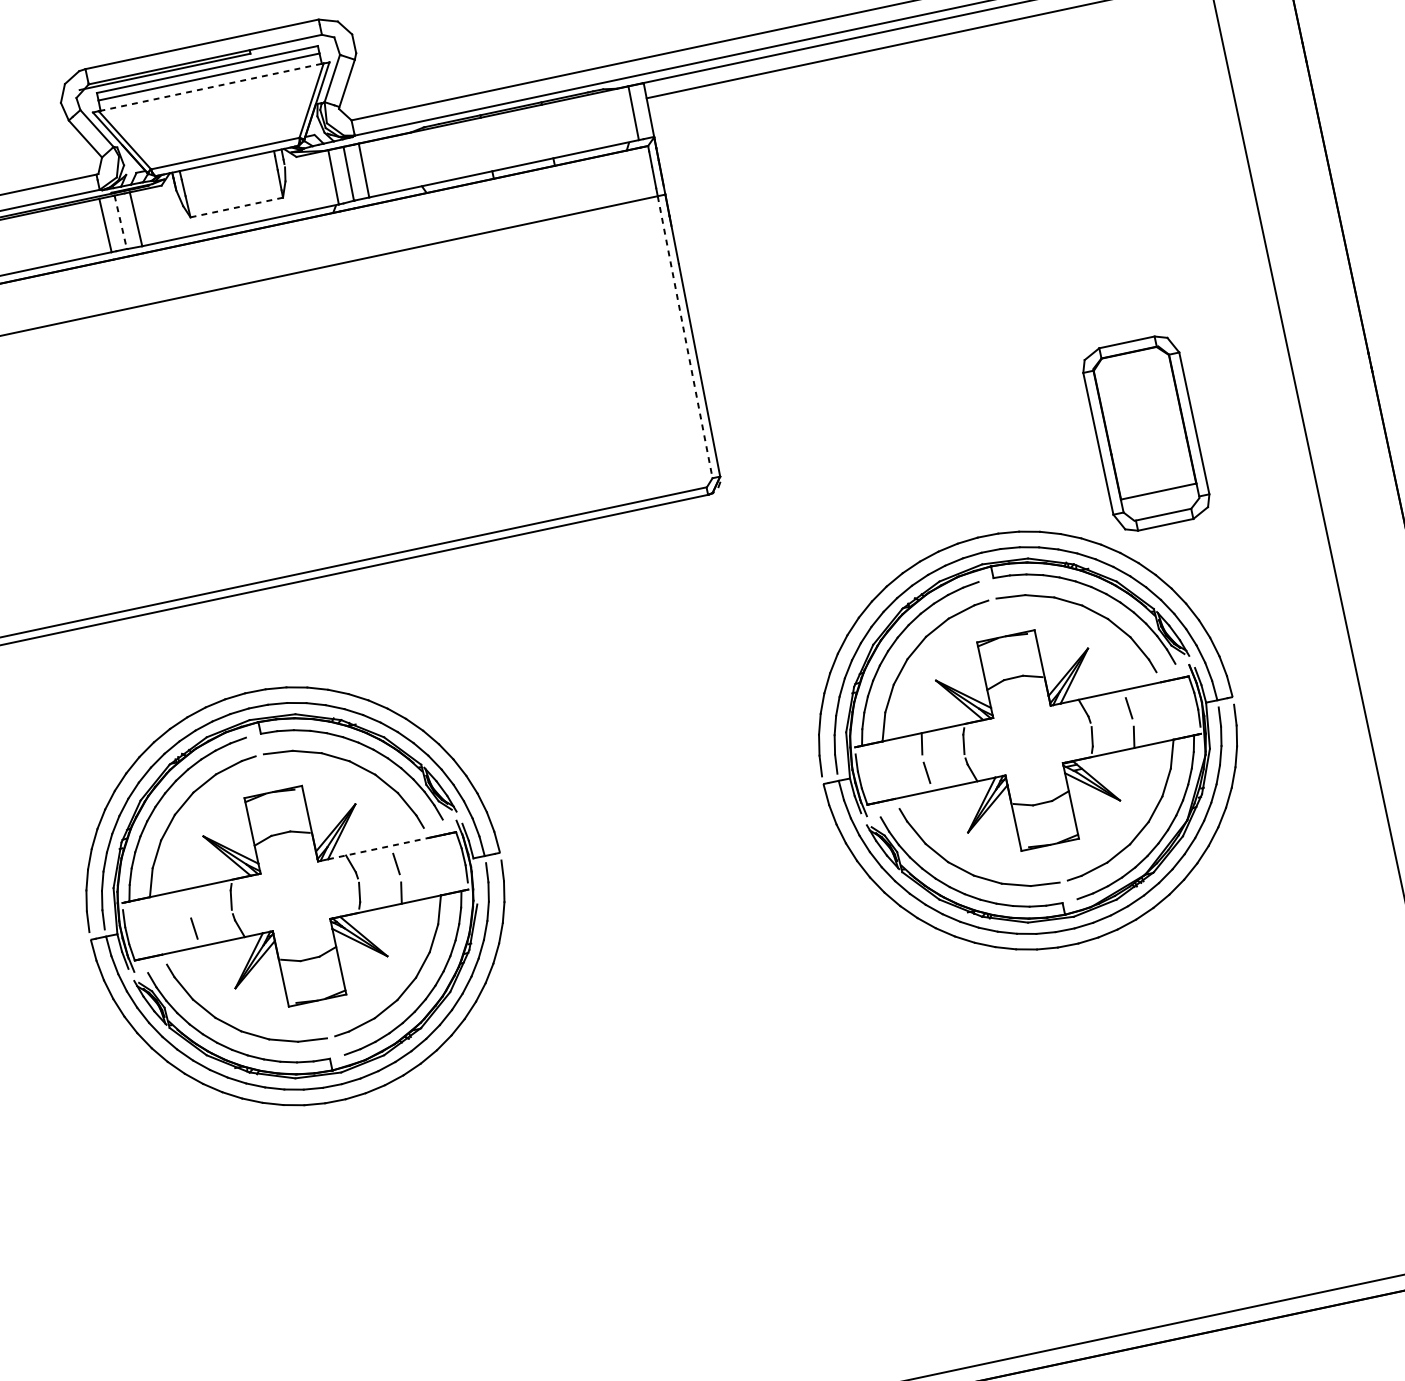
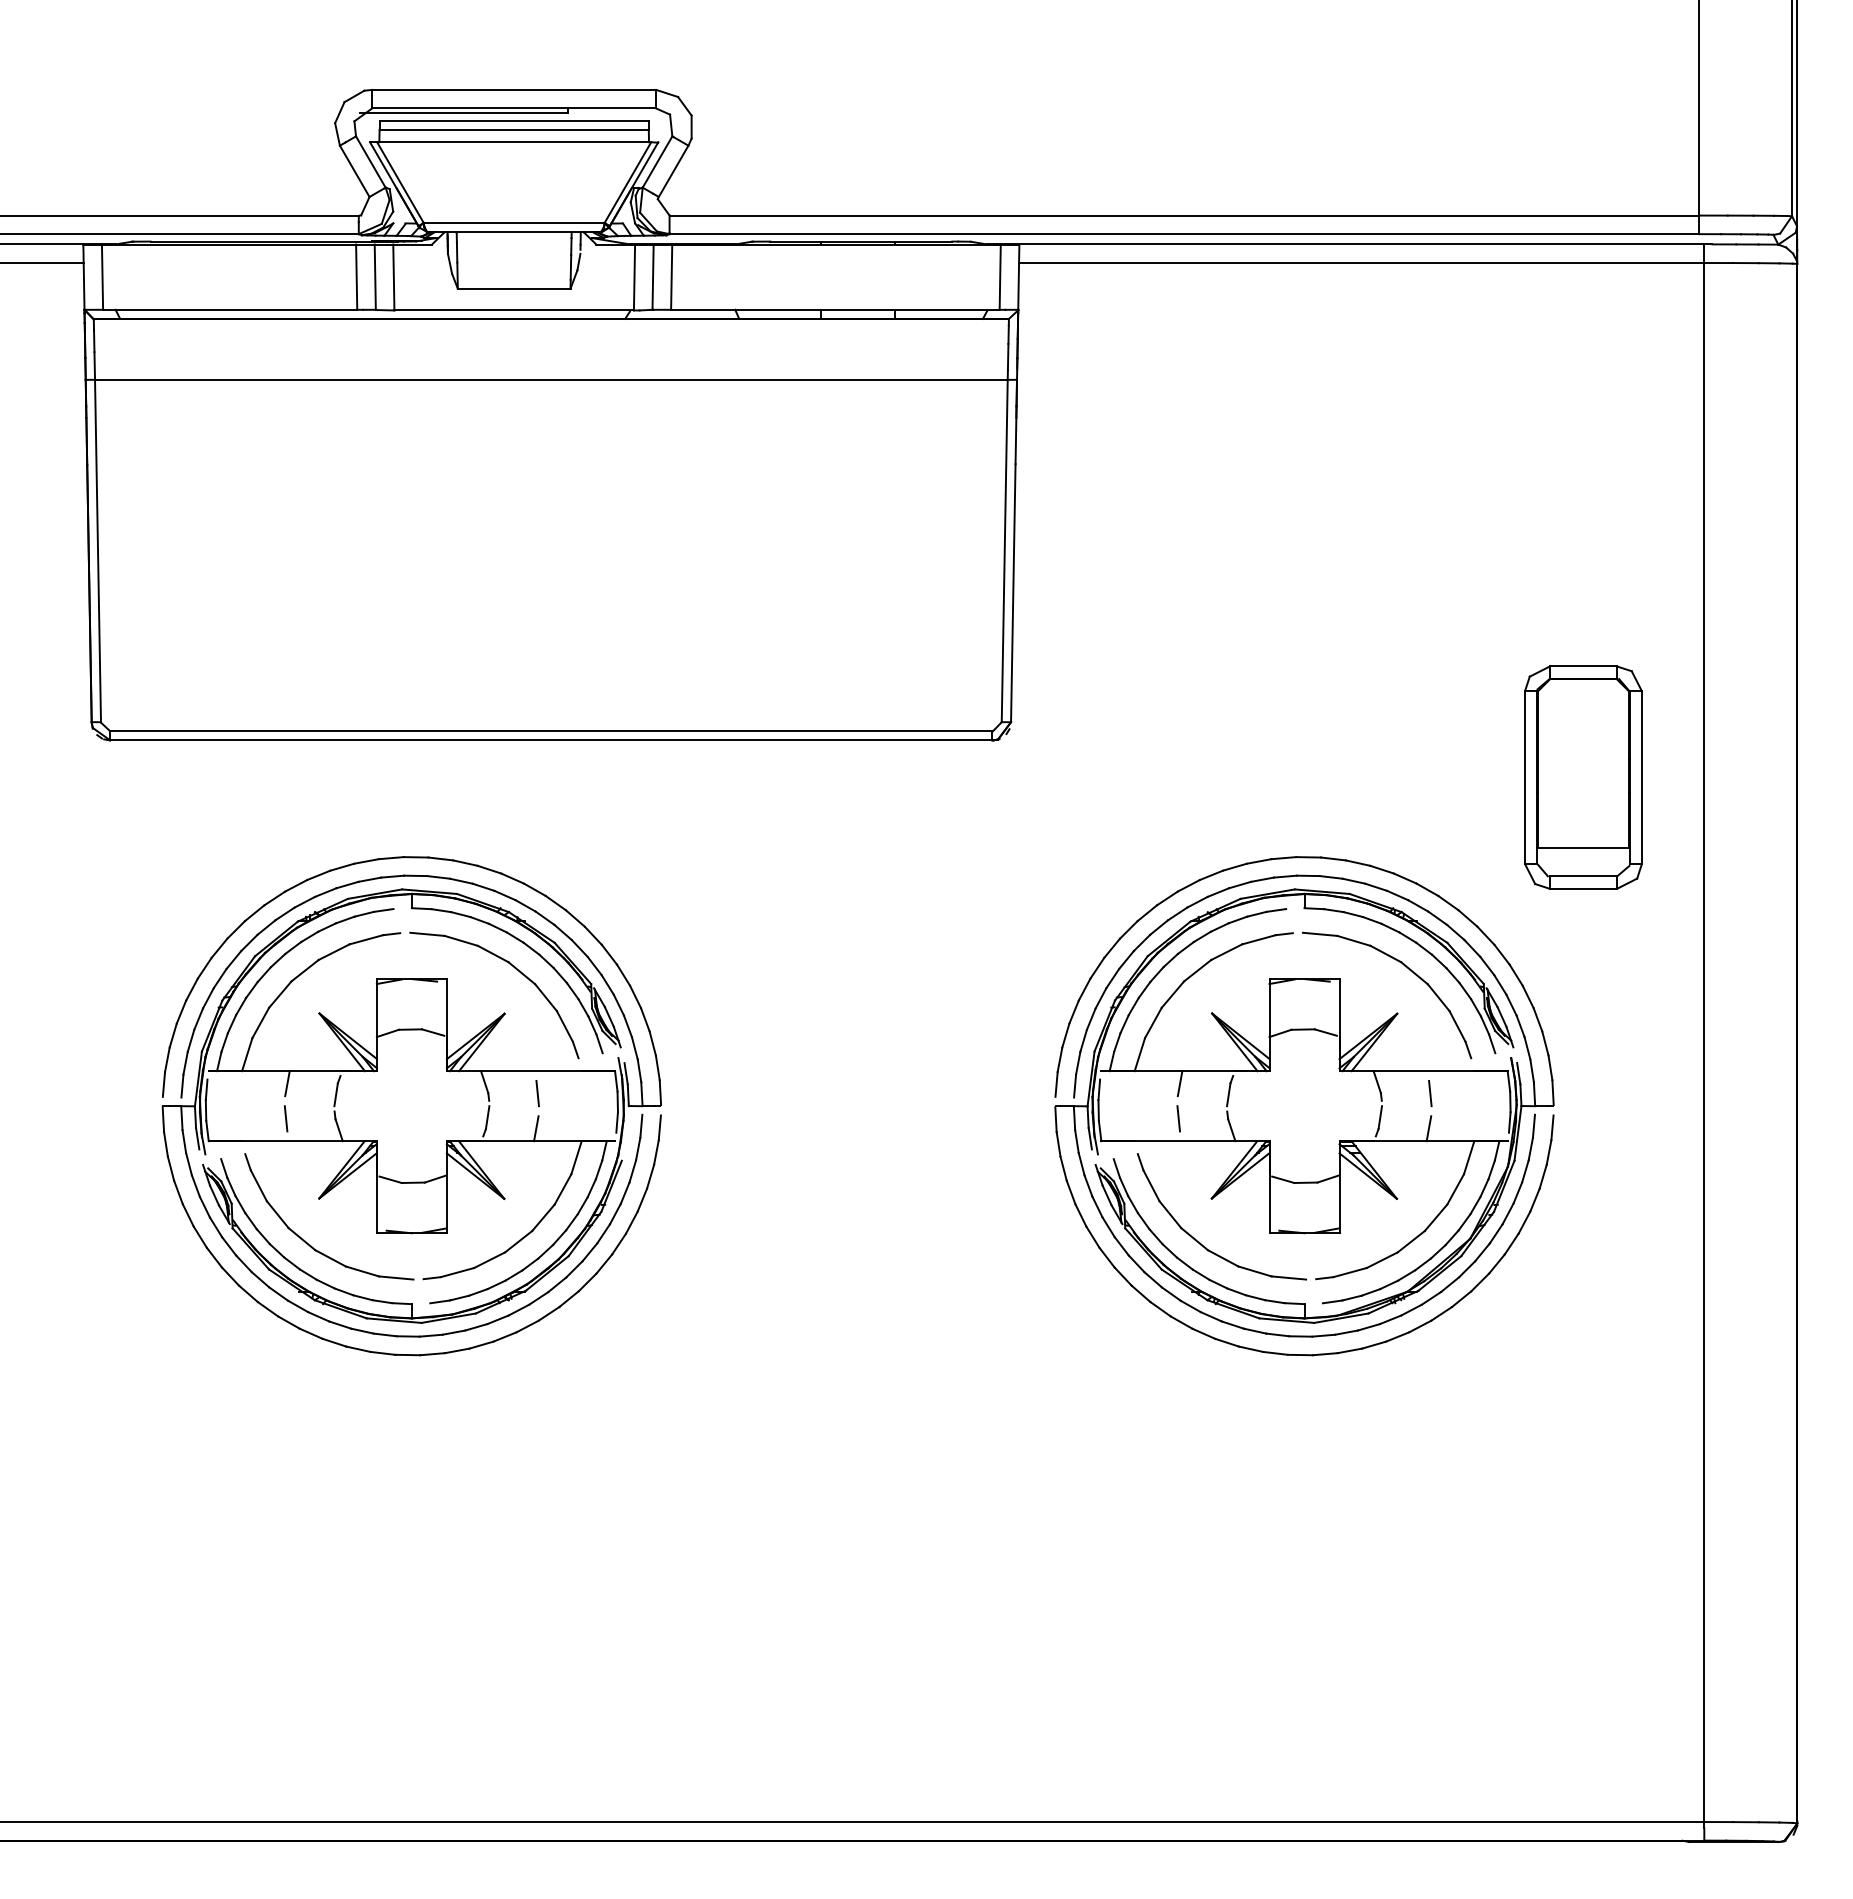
line: (211, 87) -> (514, 142), dashed -> solid
line: (236, 207) -> (513, 288), dashed -> solid
line: (120, 222) -> (375, 277), dashed -> solid
line: (685, 337) -> (1004, 551), dashed -> solid
part: (1146, 433) -> (1583, 777), moved
line: (378, 848) -> (520, 1071), dashed -> solid
line: (189, 899) -> (287, 1083), added

